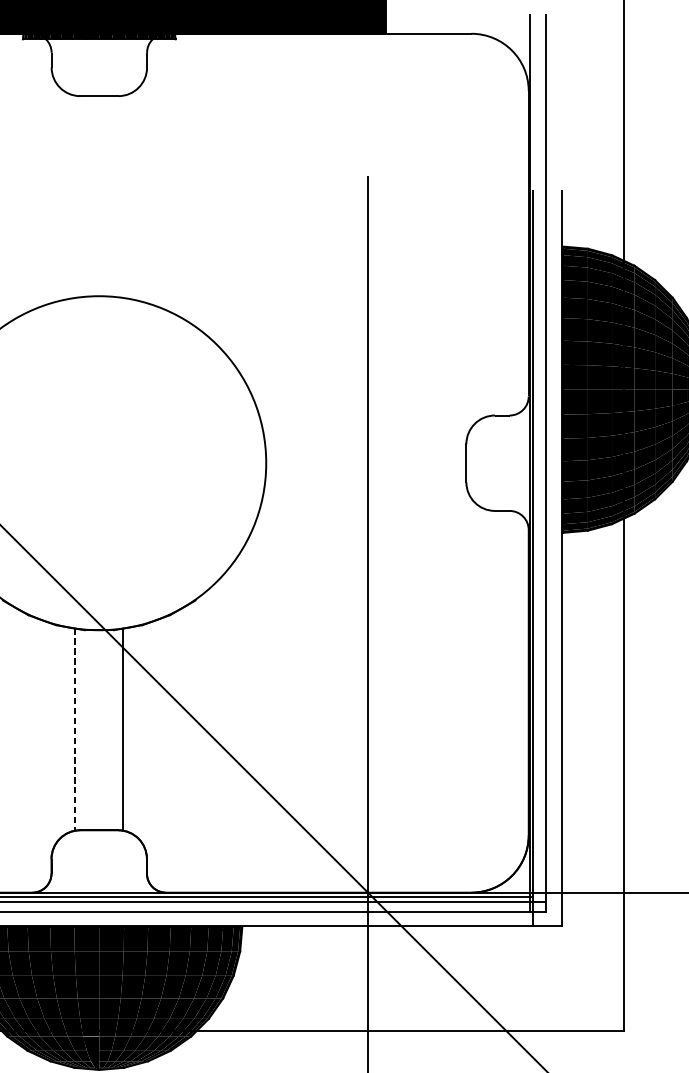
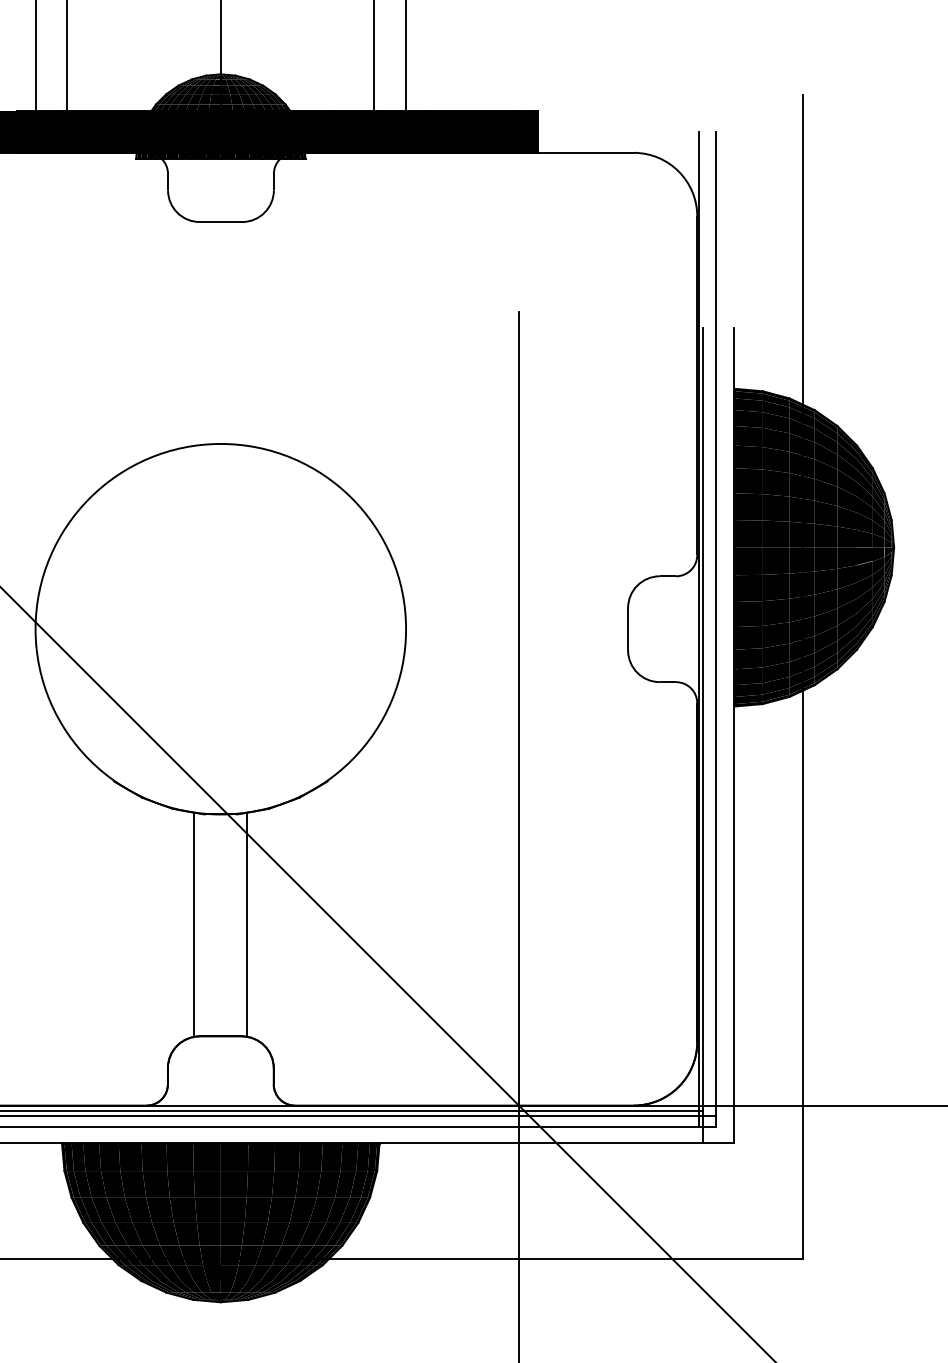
line: (75, 730) -> (194, 925), dashed -> solid

